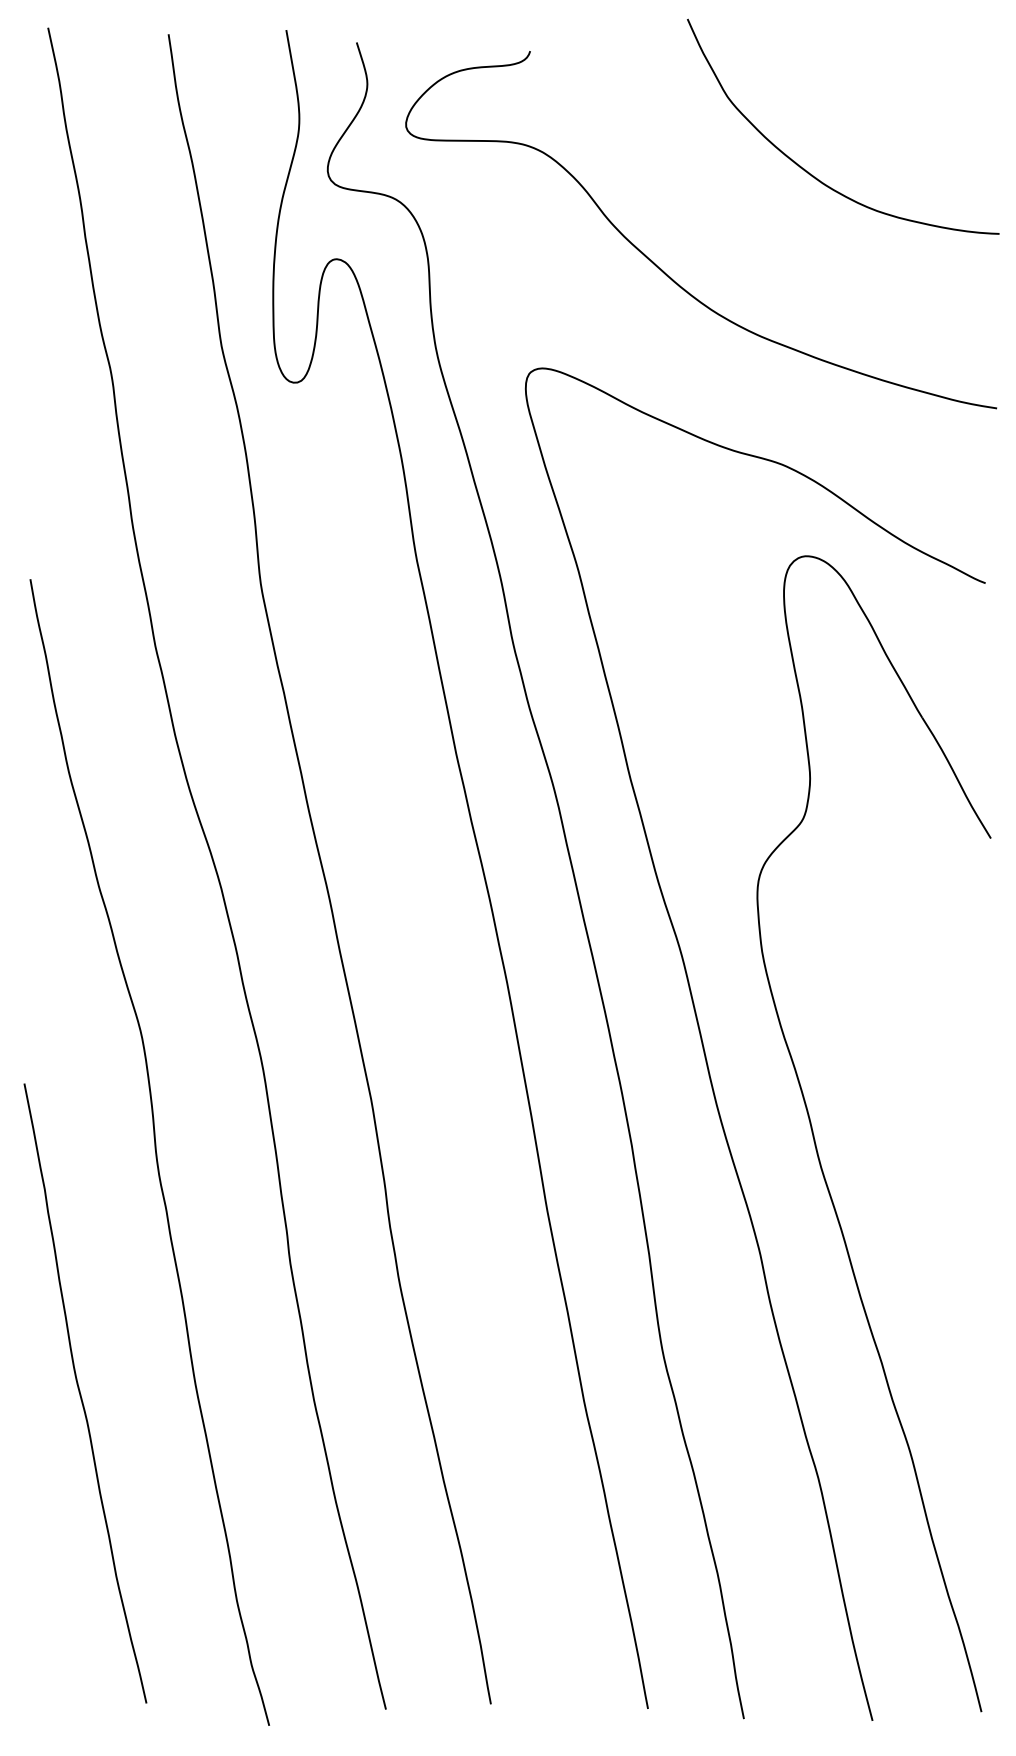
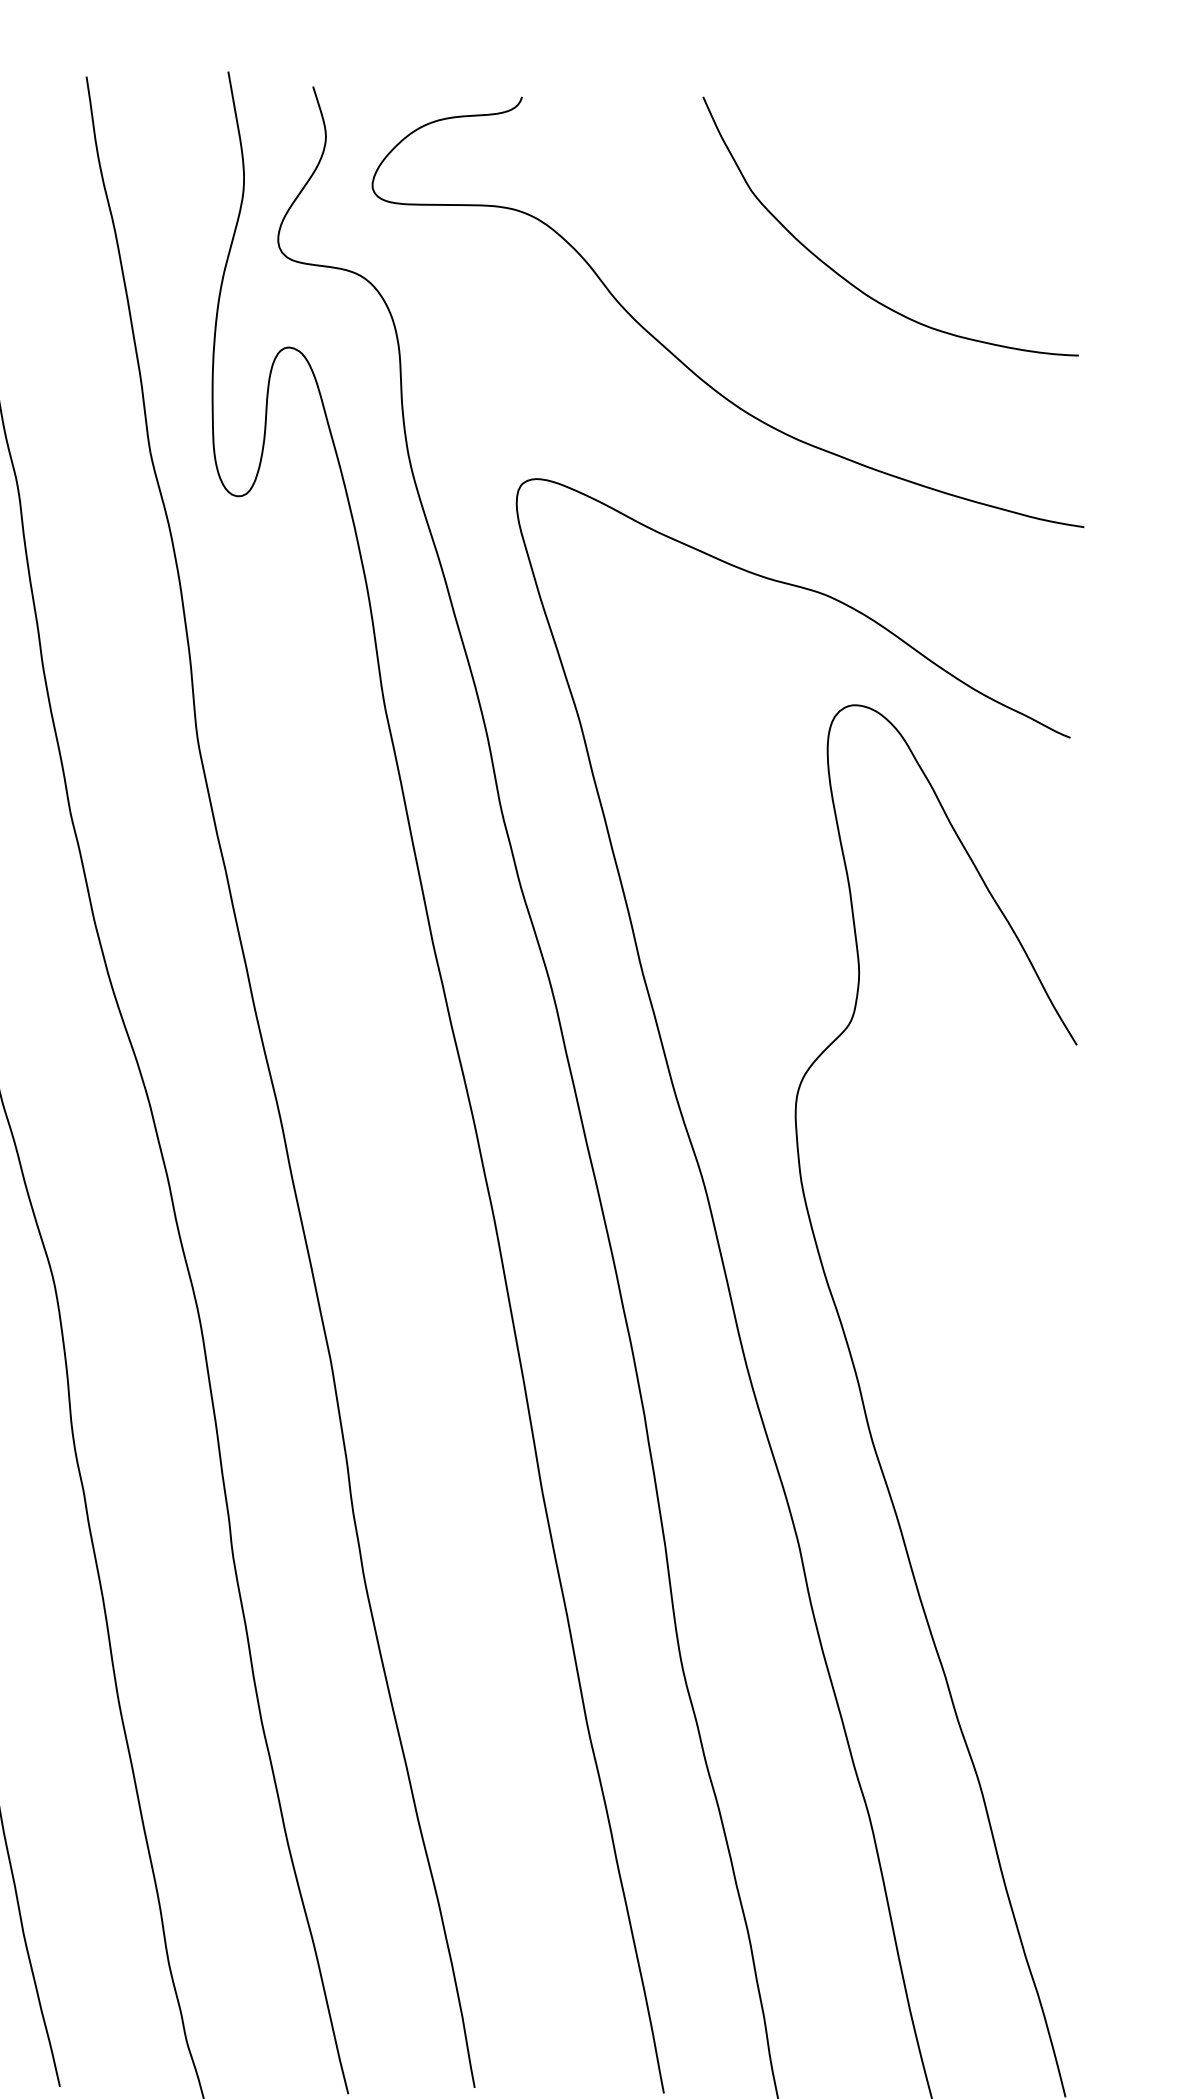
curve: (808, 171) -> (848, 280), moved

